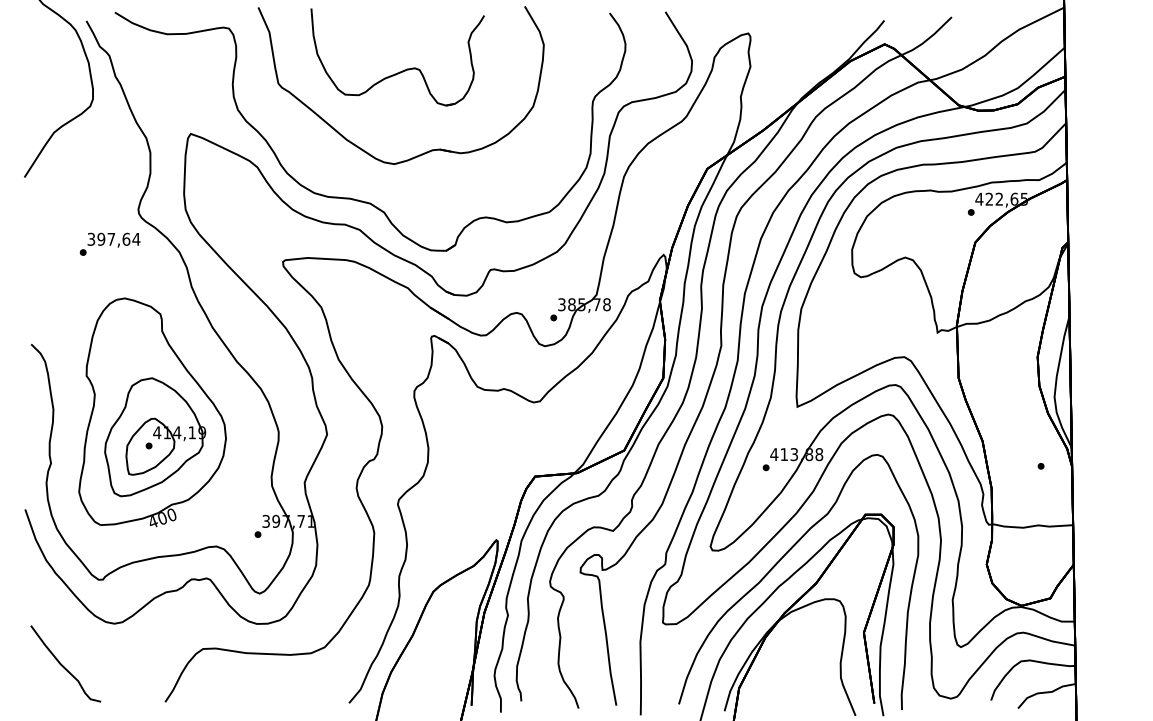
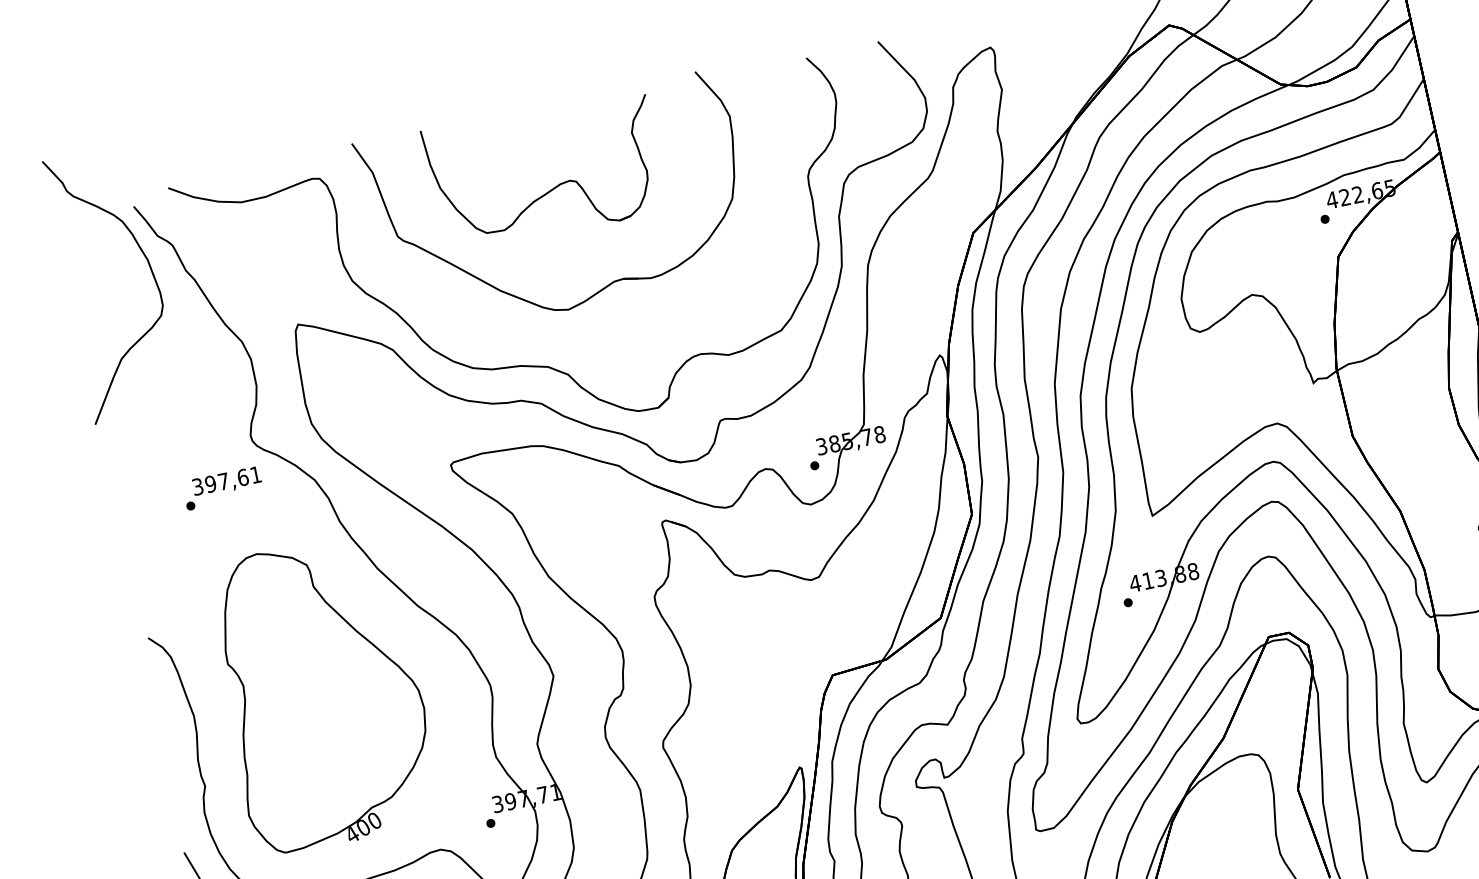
text: (136, 239) -> (256, 475), 397,64 -> 397,61
part: (155, 437) -> (332, 725), removed

